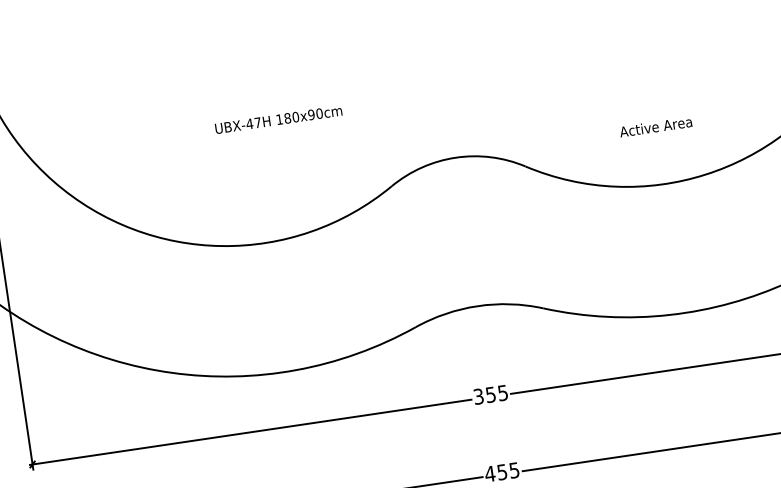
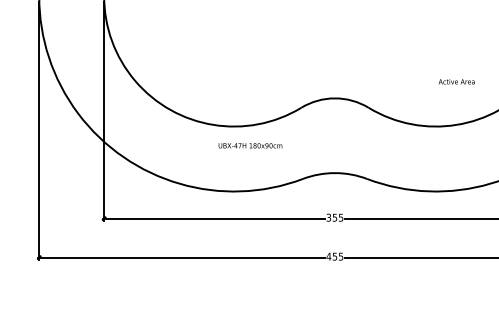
text: (278, 119) -> (250, 145), moved
text: (655, 126) -> (456, 81), moved

